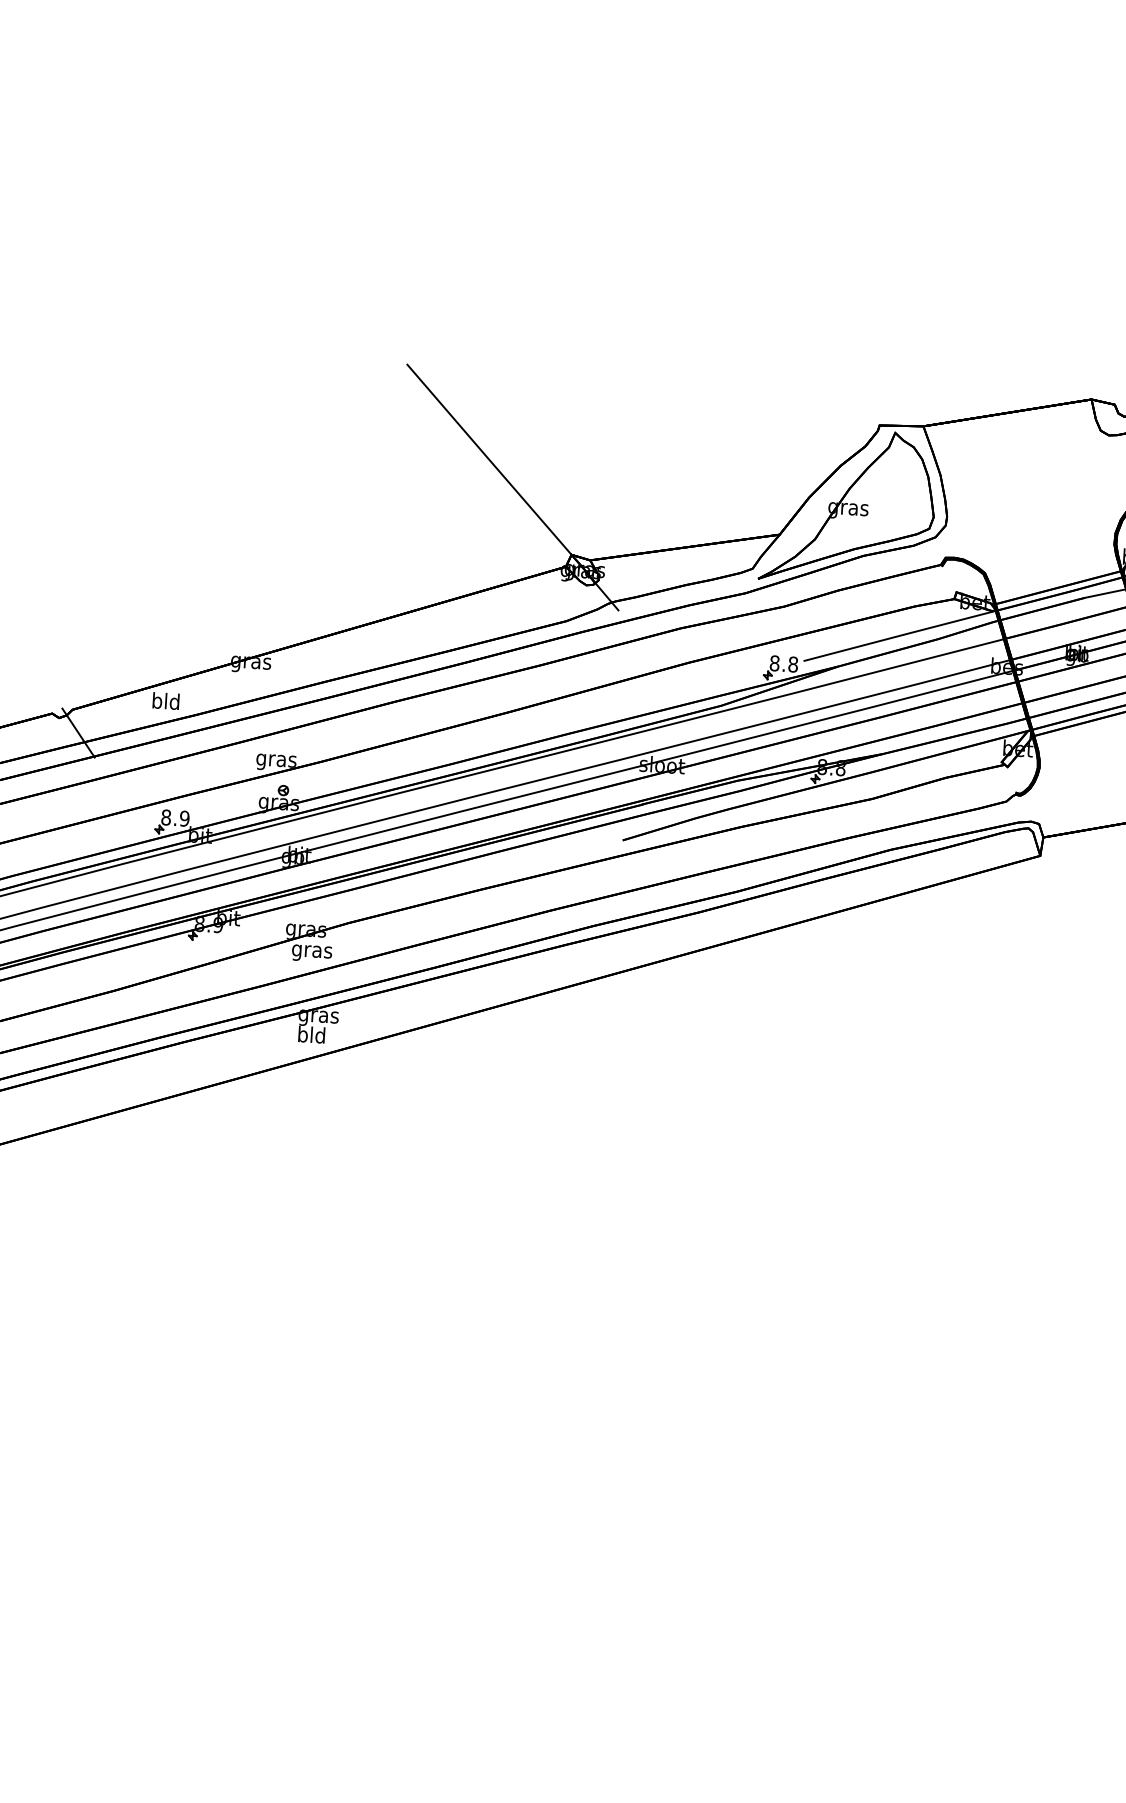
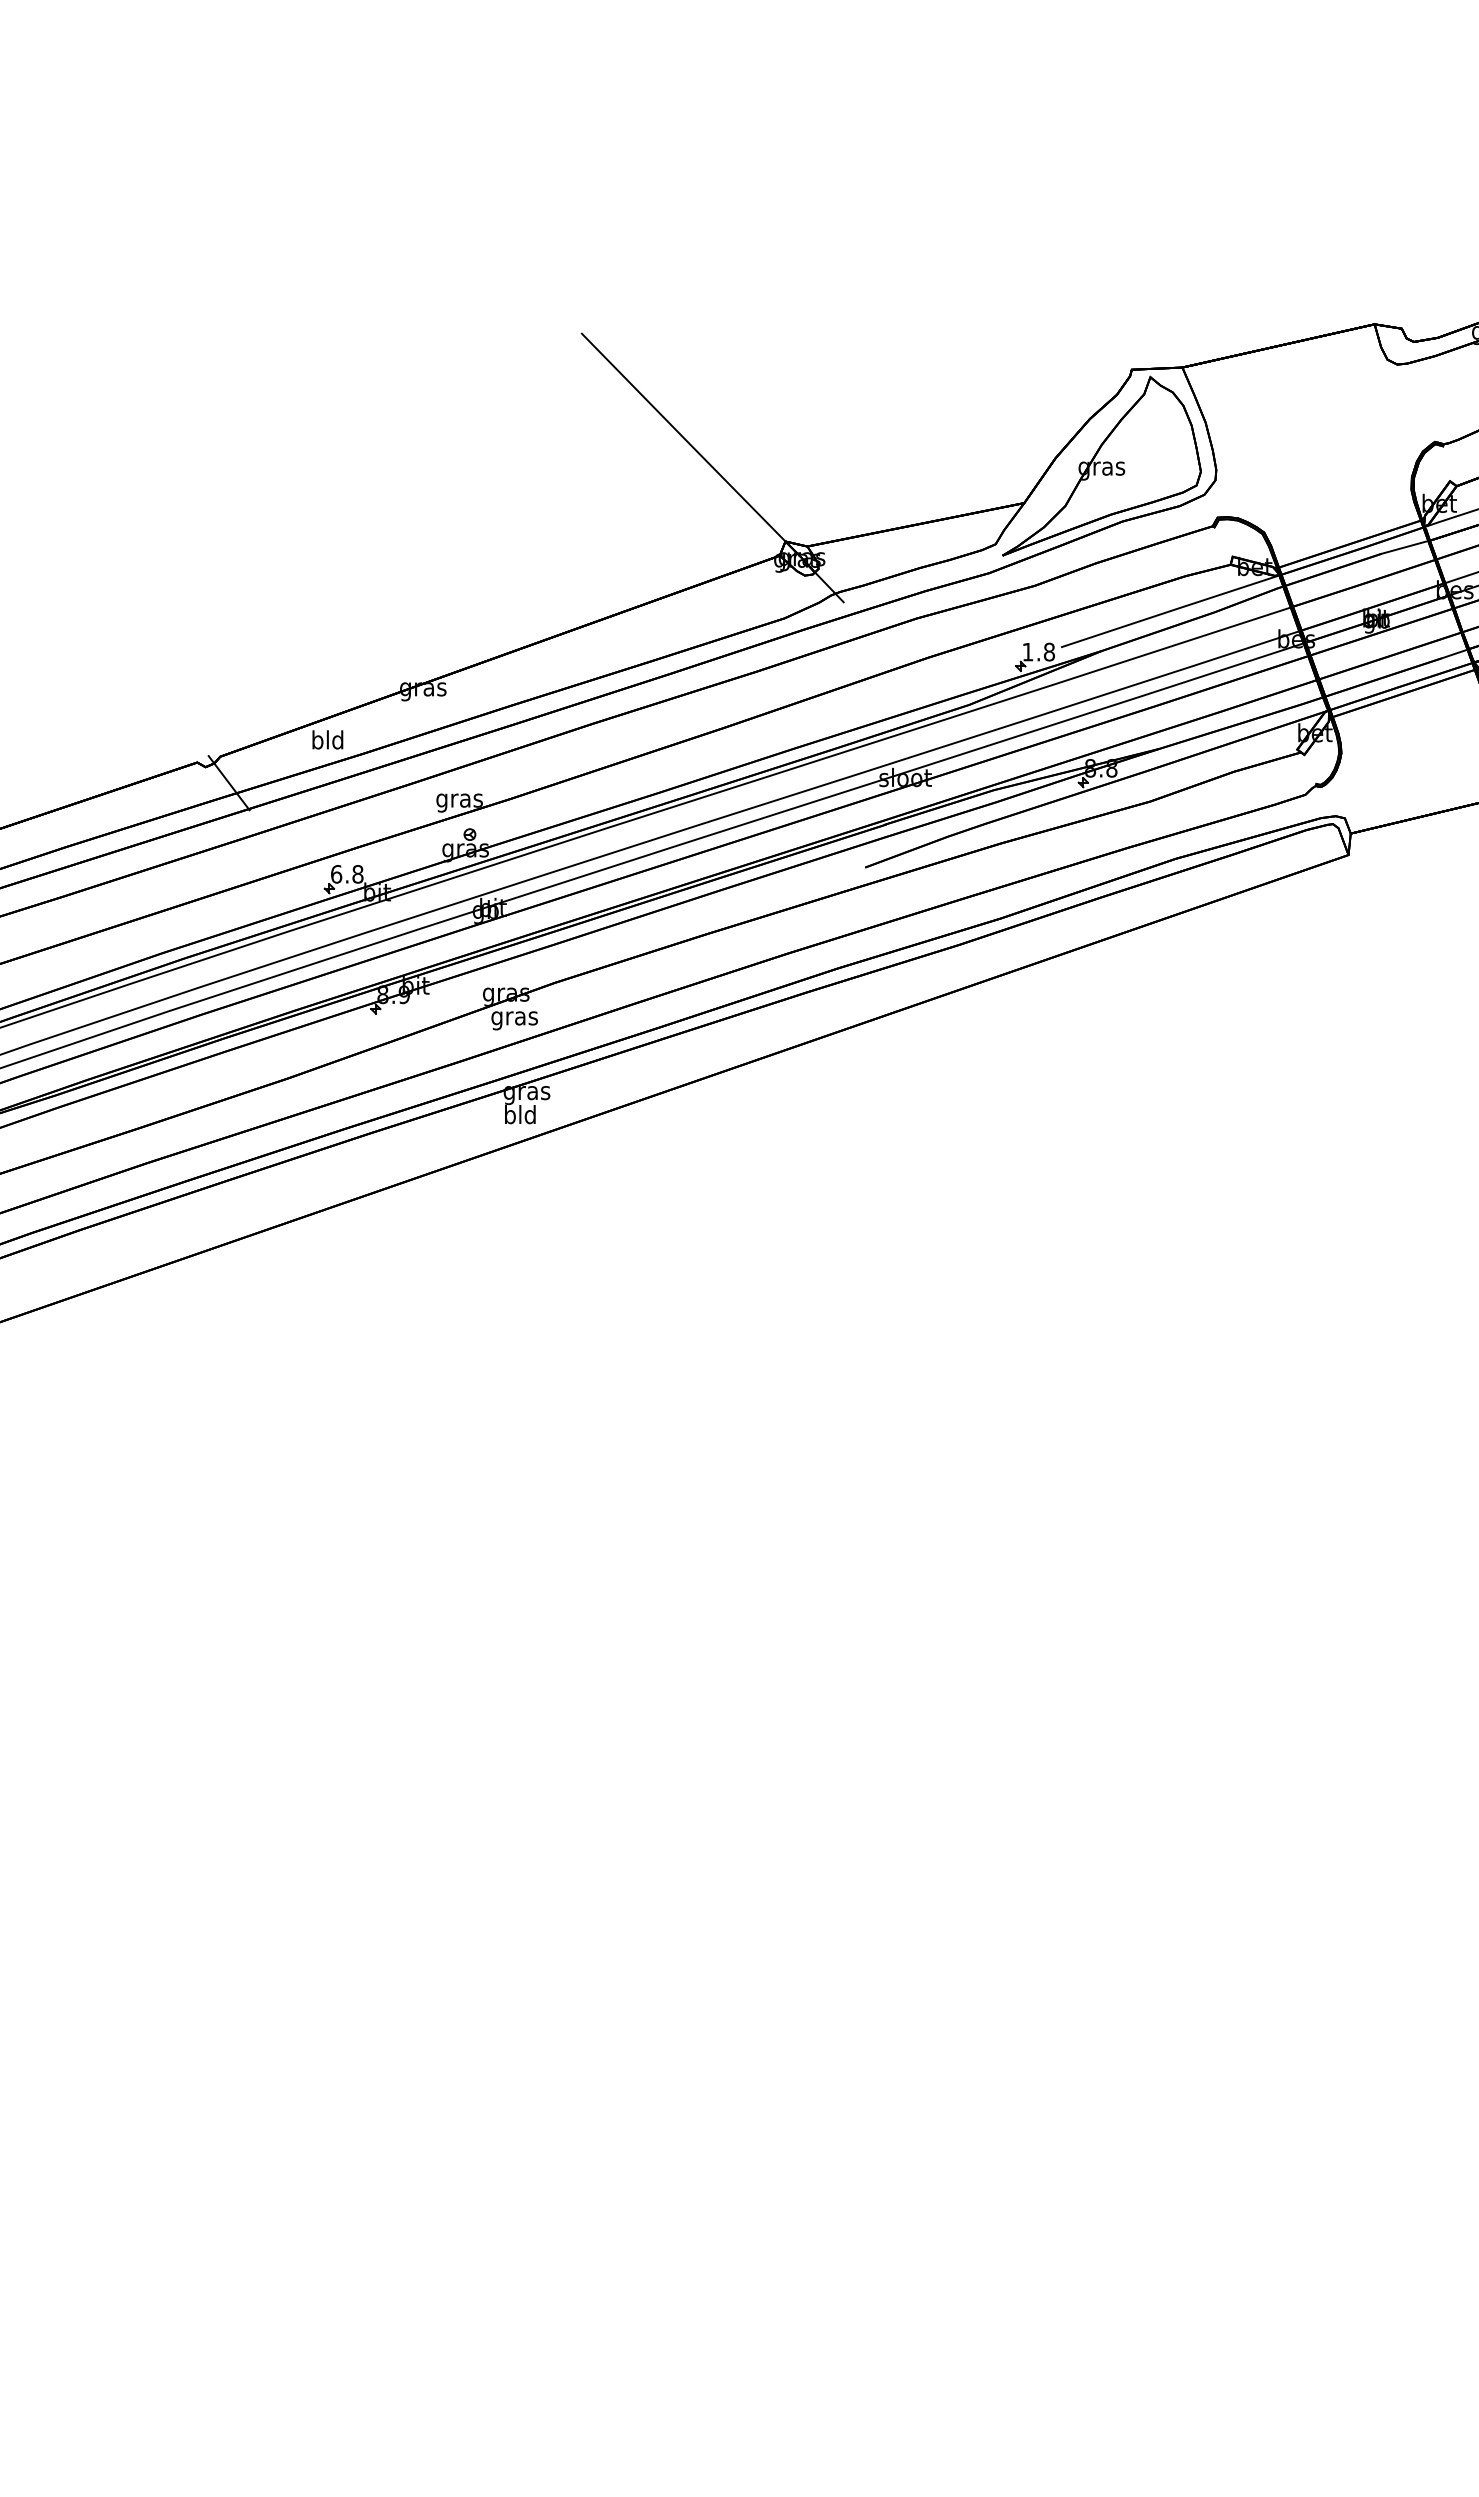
text: (774, 662) -> (1027, 651), 8.8 -> 1.8
text: (175, 818) -> (347, 874), 8.9 -> 6.8

